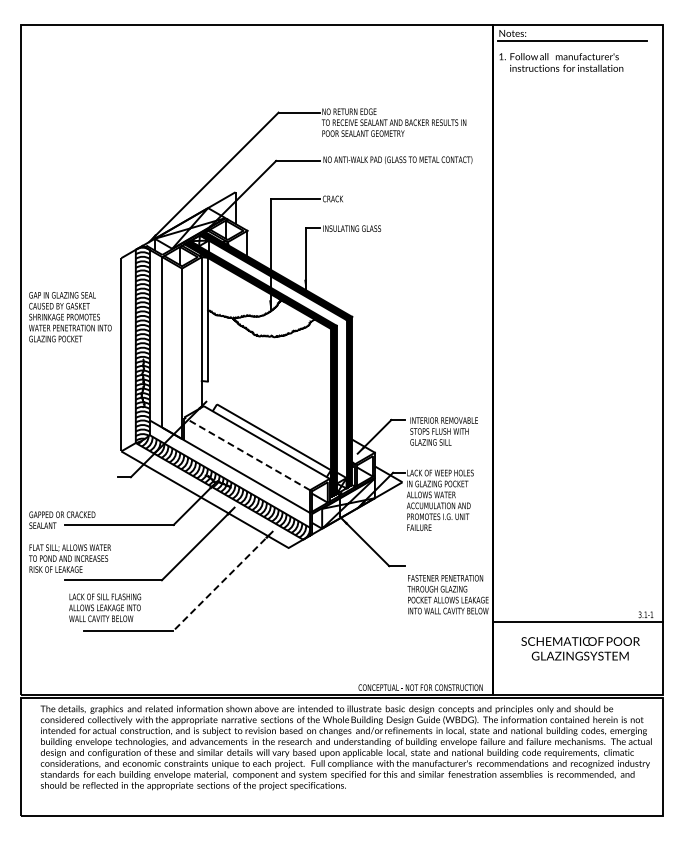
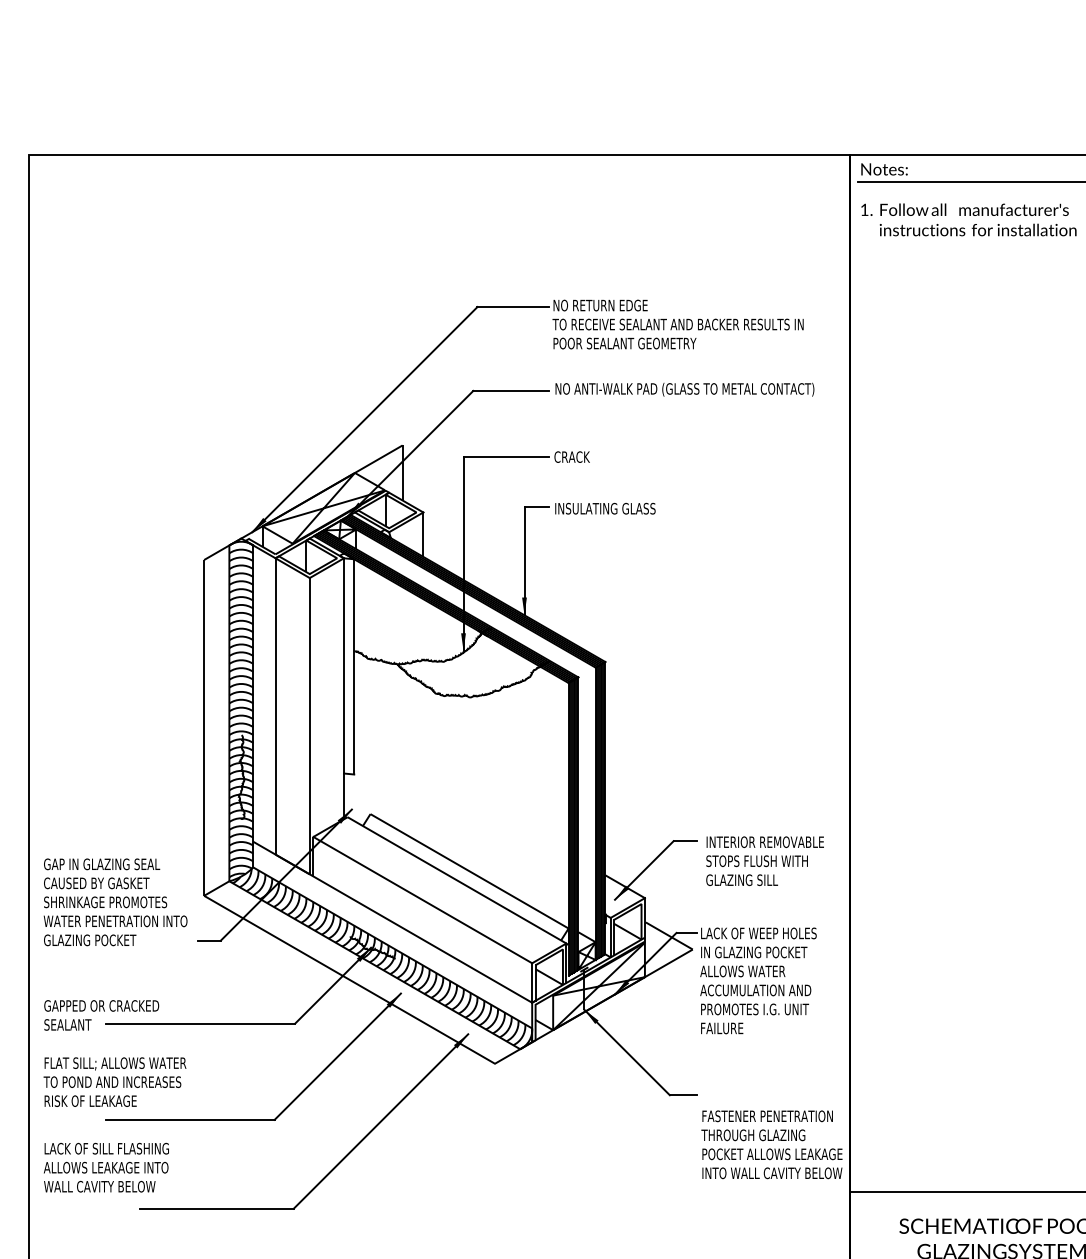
text: (70, 317) -> (115, 902), moved
line: (247, 453) -> (423, 899), dashed -> solid
line: (223, 581) -> (381, 1121), dashed -> solid
text: (105, 607) -> (107, 1167), moved

